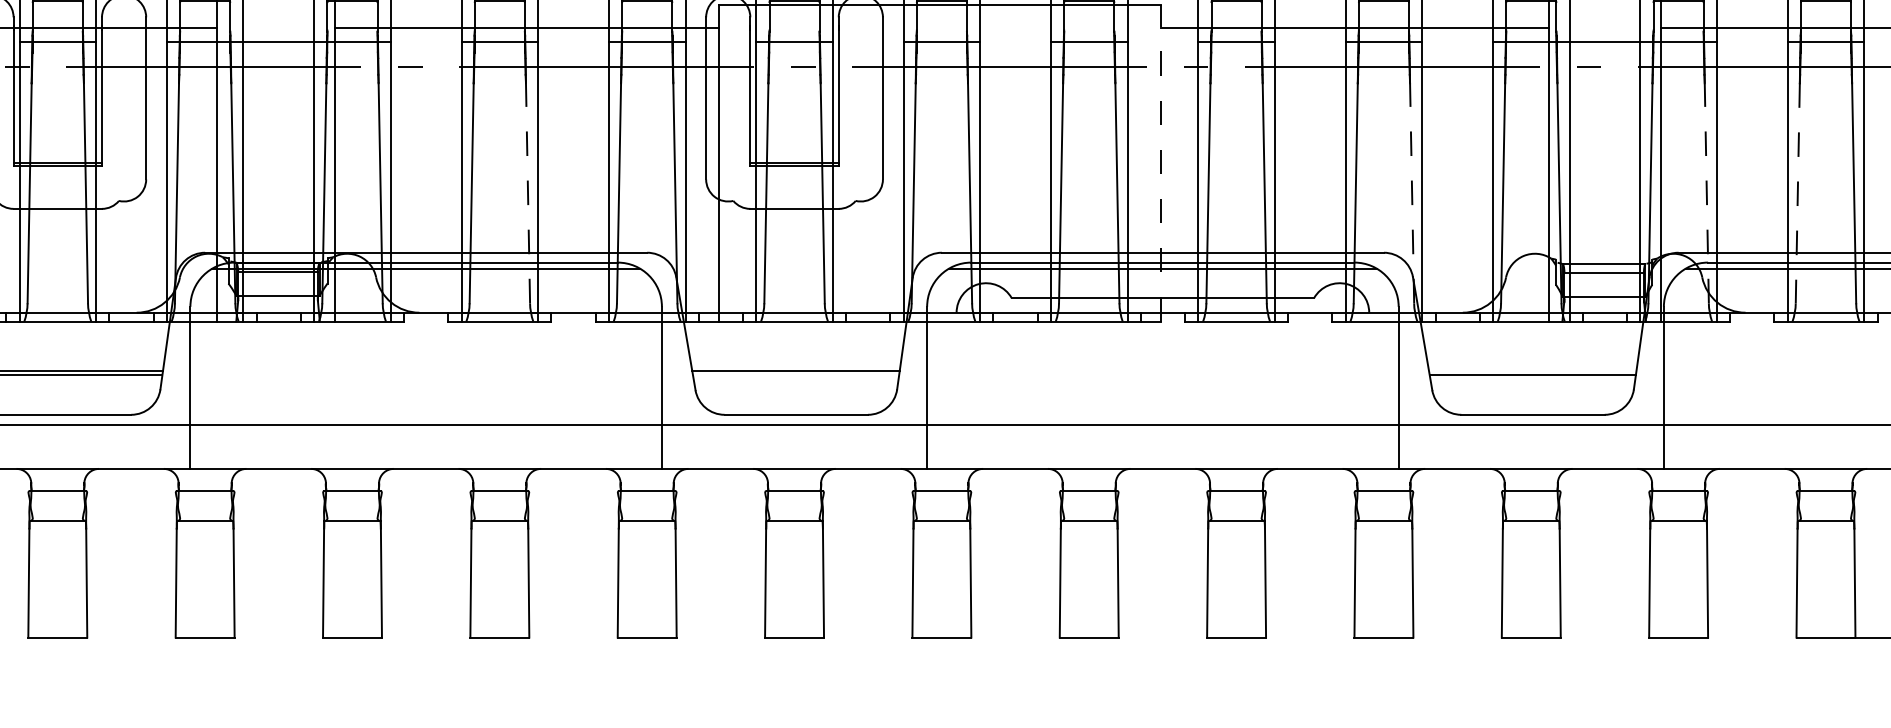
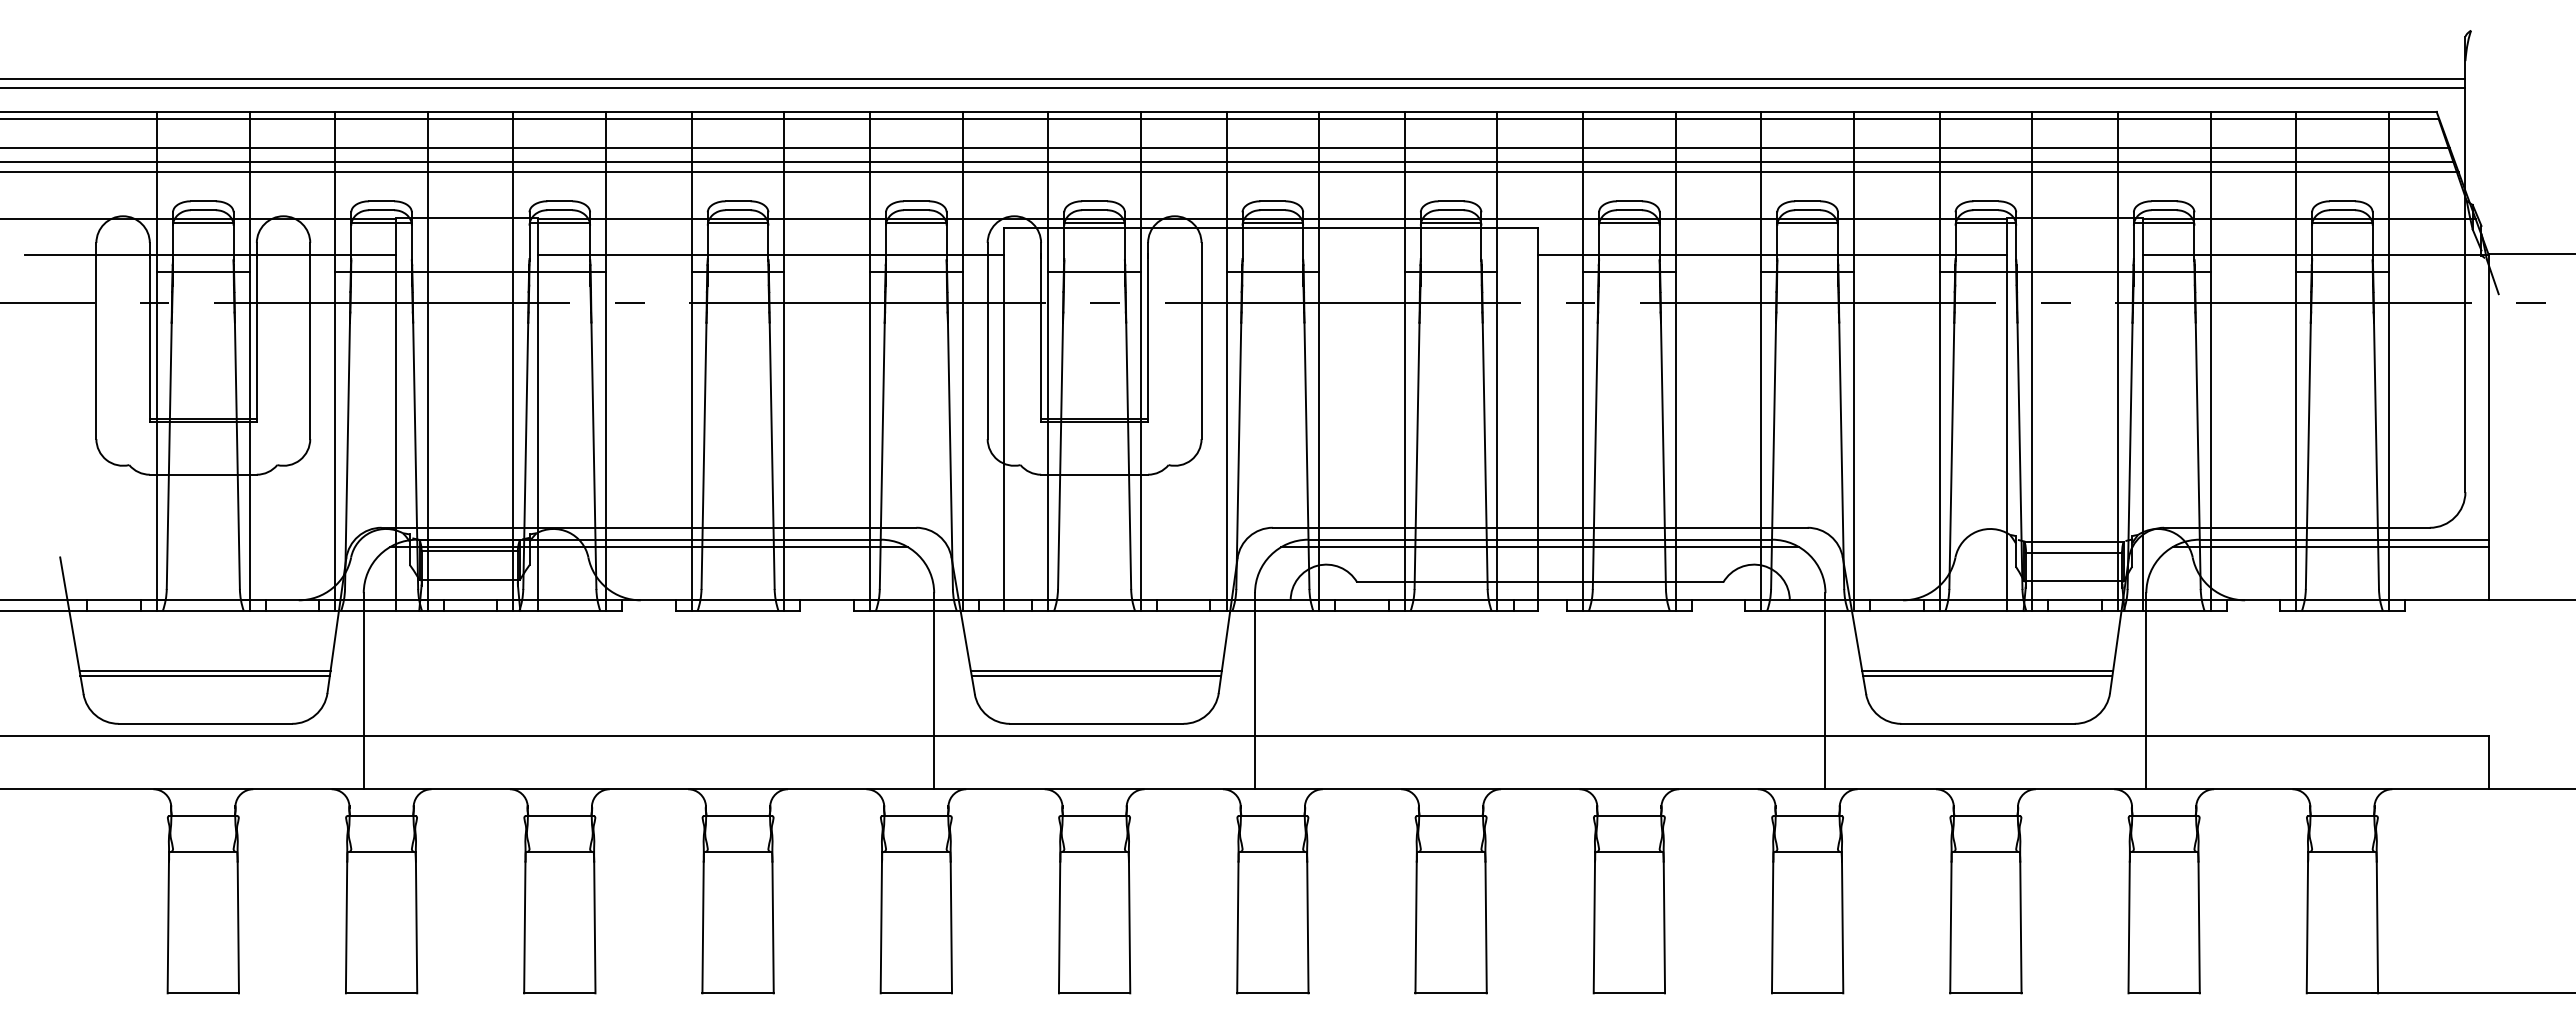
line: (1161, 163) -> (1538, 419), dashed -> solid
line: (528, 193) -> (772, 455), dashed -> solid
line: (1411, 193) -> (1841, 455), dashed -> solid
line: (1707, 193) -> (2198, 455), dashed -> solid
line: (1797, 193) -> (2308, 456), dashed -> solid
line: (1532, 370) -> (1987, 670), added
line: (796, 375) -> (1096, 676), added

